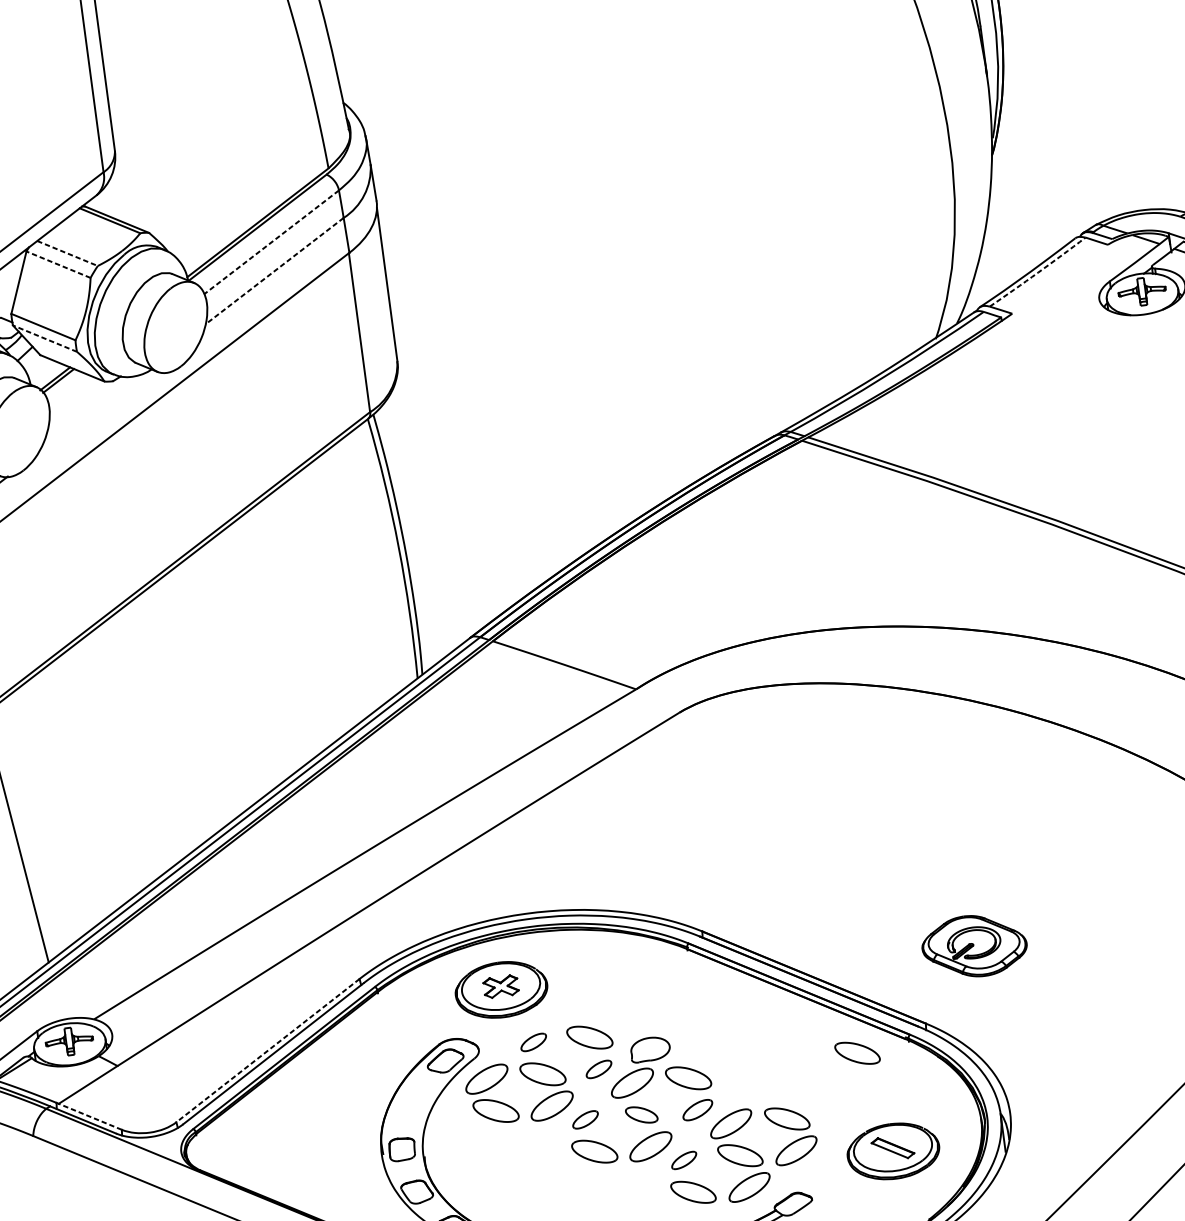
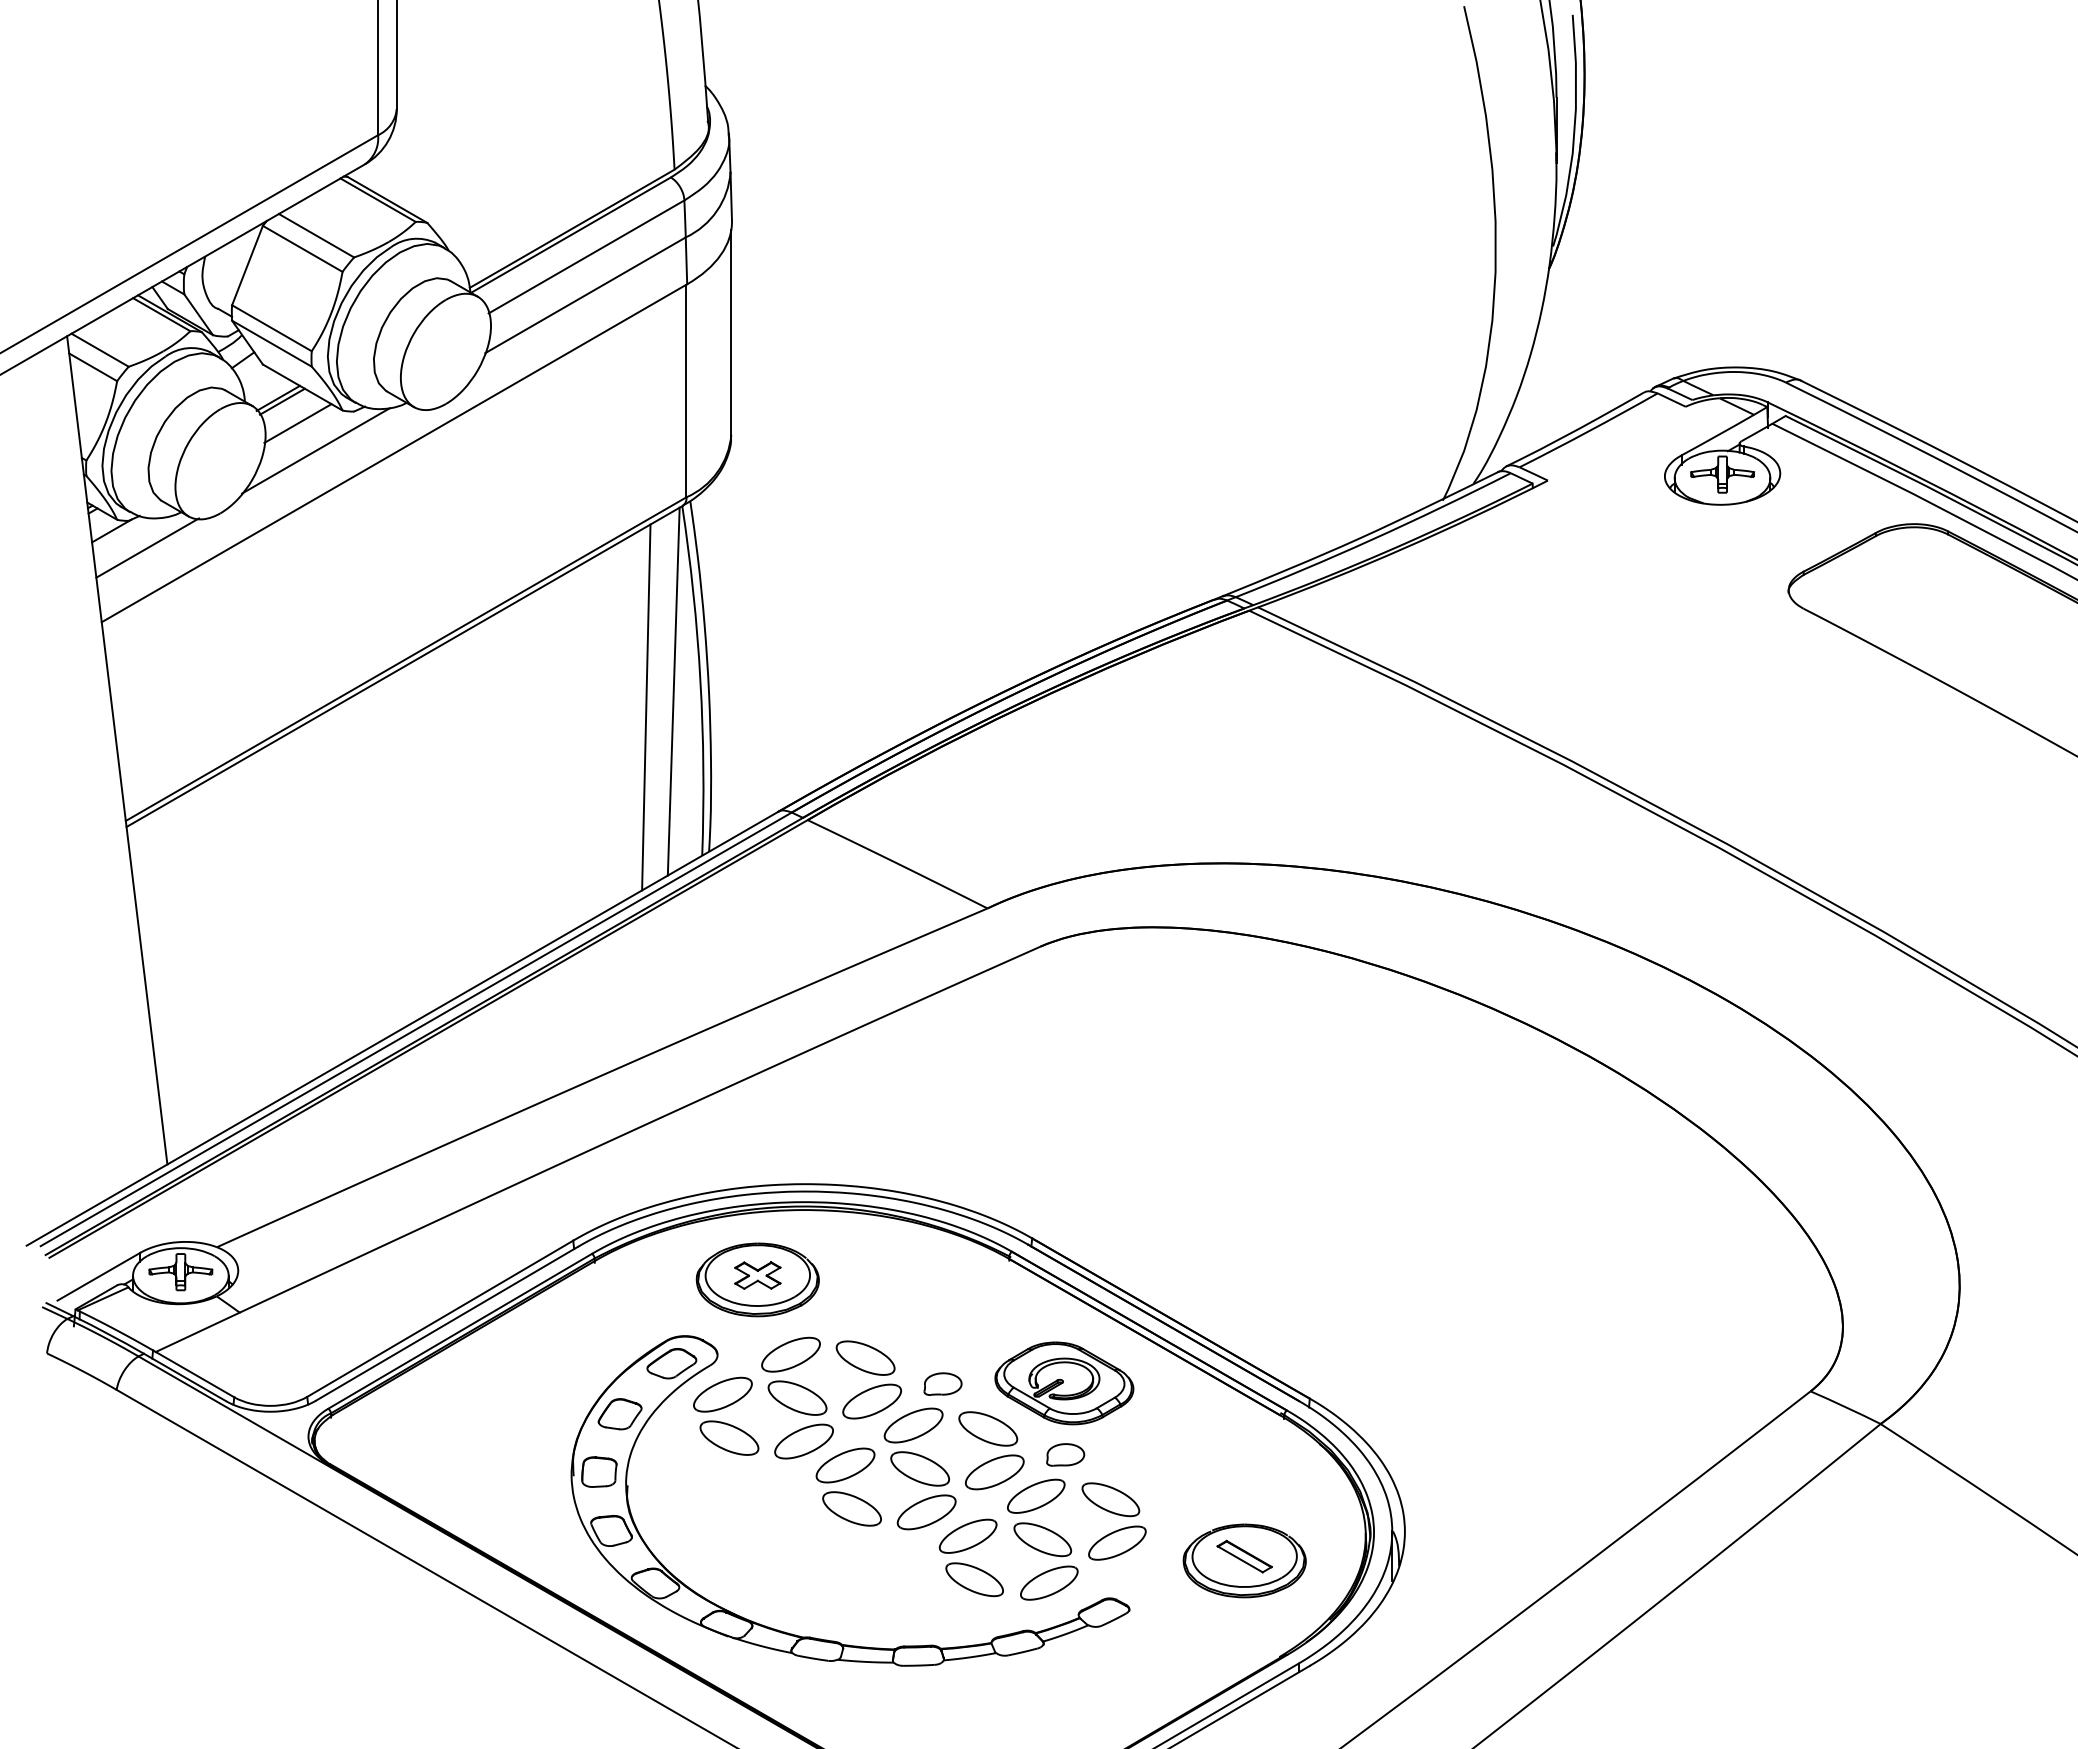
line: (271, 242) -> (586, 257), dashed -> solid
line: (67, 253) -> (316, 235), dashed -> solid
line: (58, 264) -> (302, 248), dashed -> solid
line: (274, 271) -> (585, 295), dashed -> solid
arc: (1038, 272) -> (1589, 431), dashed -> solid
line: (44, 338) -> (271, 343), dashed -> solid
line: (72, 395) -> (297, 423), added
line: (88, 414) -> (315, 450), added
line: (379, 558) -> (673, 691), added
line: (361, 573) -> (646, 707), added
part: (974, 946) -> (1064, 1383), moved
part: (533, 1042) -> (790, 1354), size x1.67
part: (649, 1048) -> (942, 1383), size x0.71
line: (267, 1051) -> (439, 1319), dashed -> solid
part: (857, 1053) -> (1214, 1425), removed
part: (598, 1069) -> (871, 1401), size x1.67
part: (748, 1089) -> (1065, 1454), added
part: (411, 1104) -> (619, 1414), added
part: (697, 1110) -> (994, 1472), size x1.43
part: (641, 1114) -> (920, 1468), size x1.43
line: (89, 1116) -> (194, 1374), dashed -> solid
part: (585, 1119) -> (845, 1465), size x1.67
part: (683, 1160) -> (967, 1535), size x1.67

